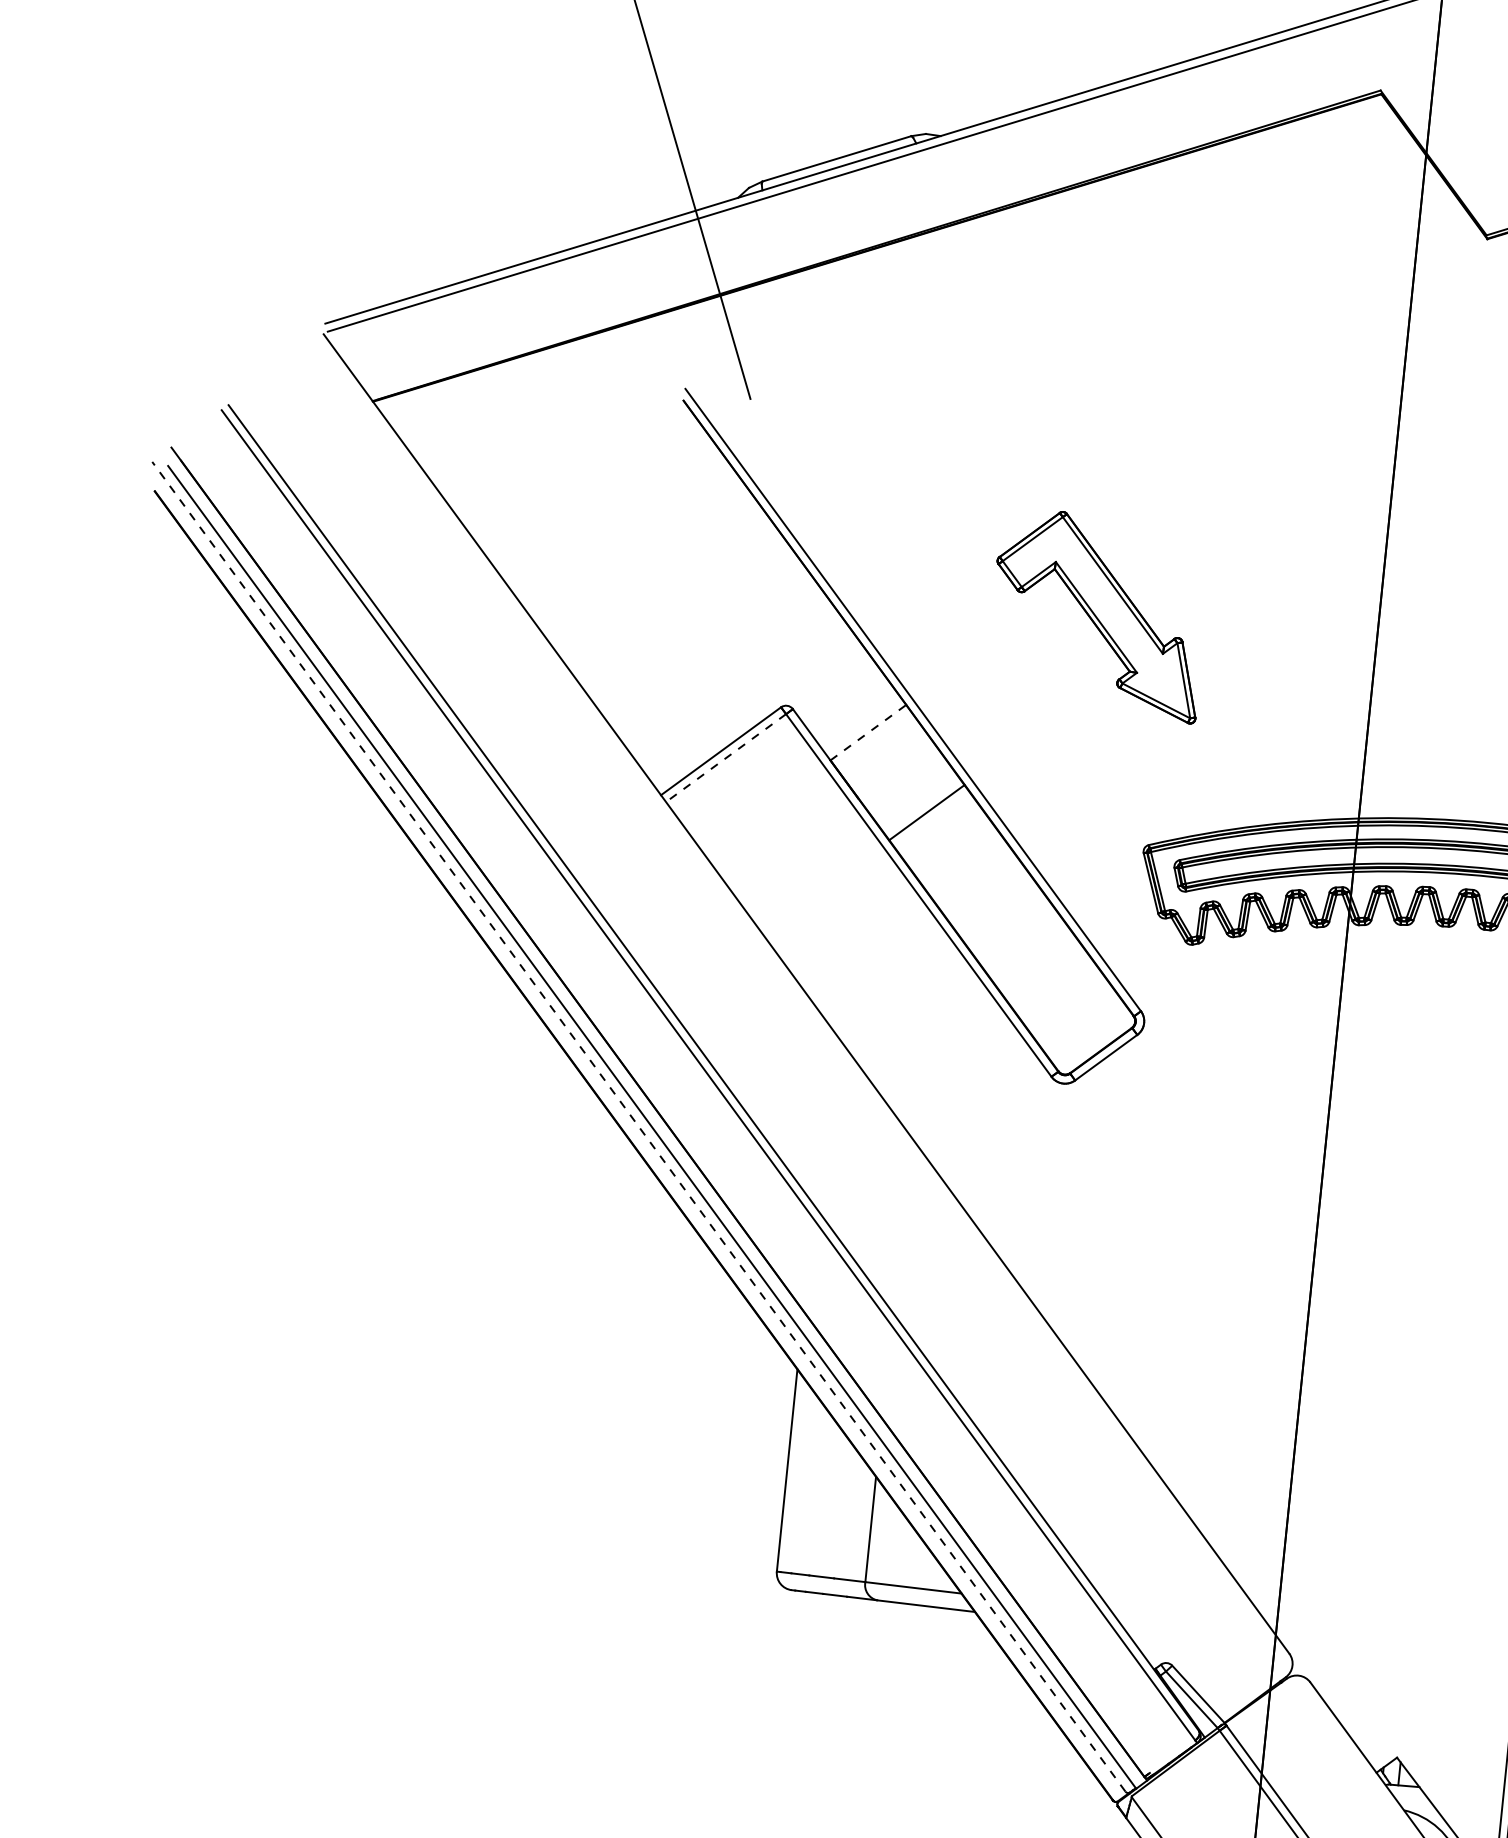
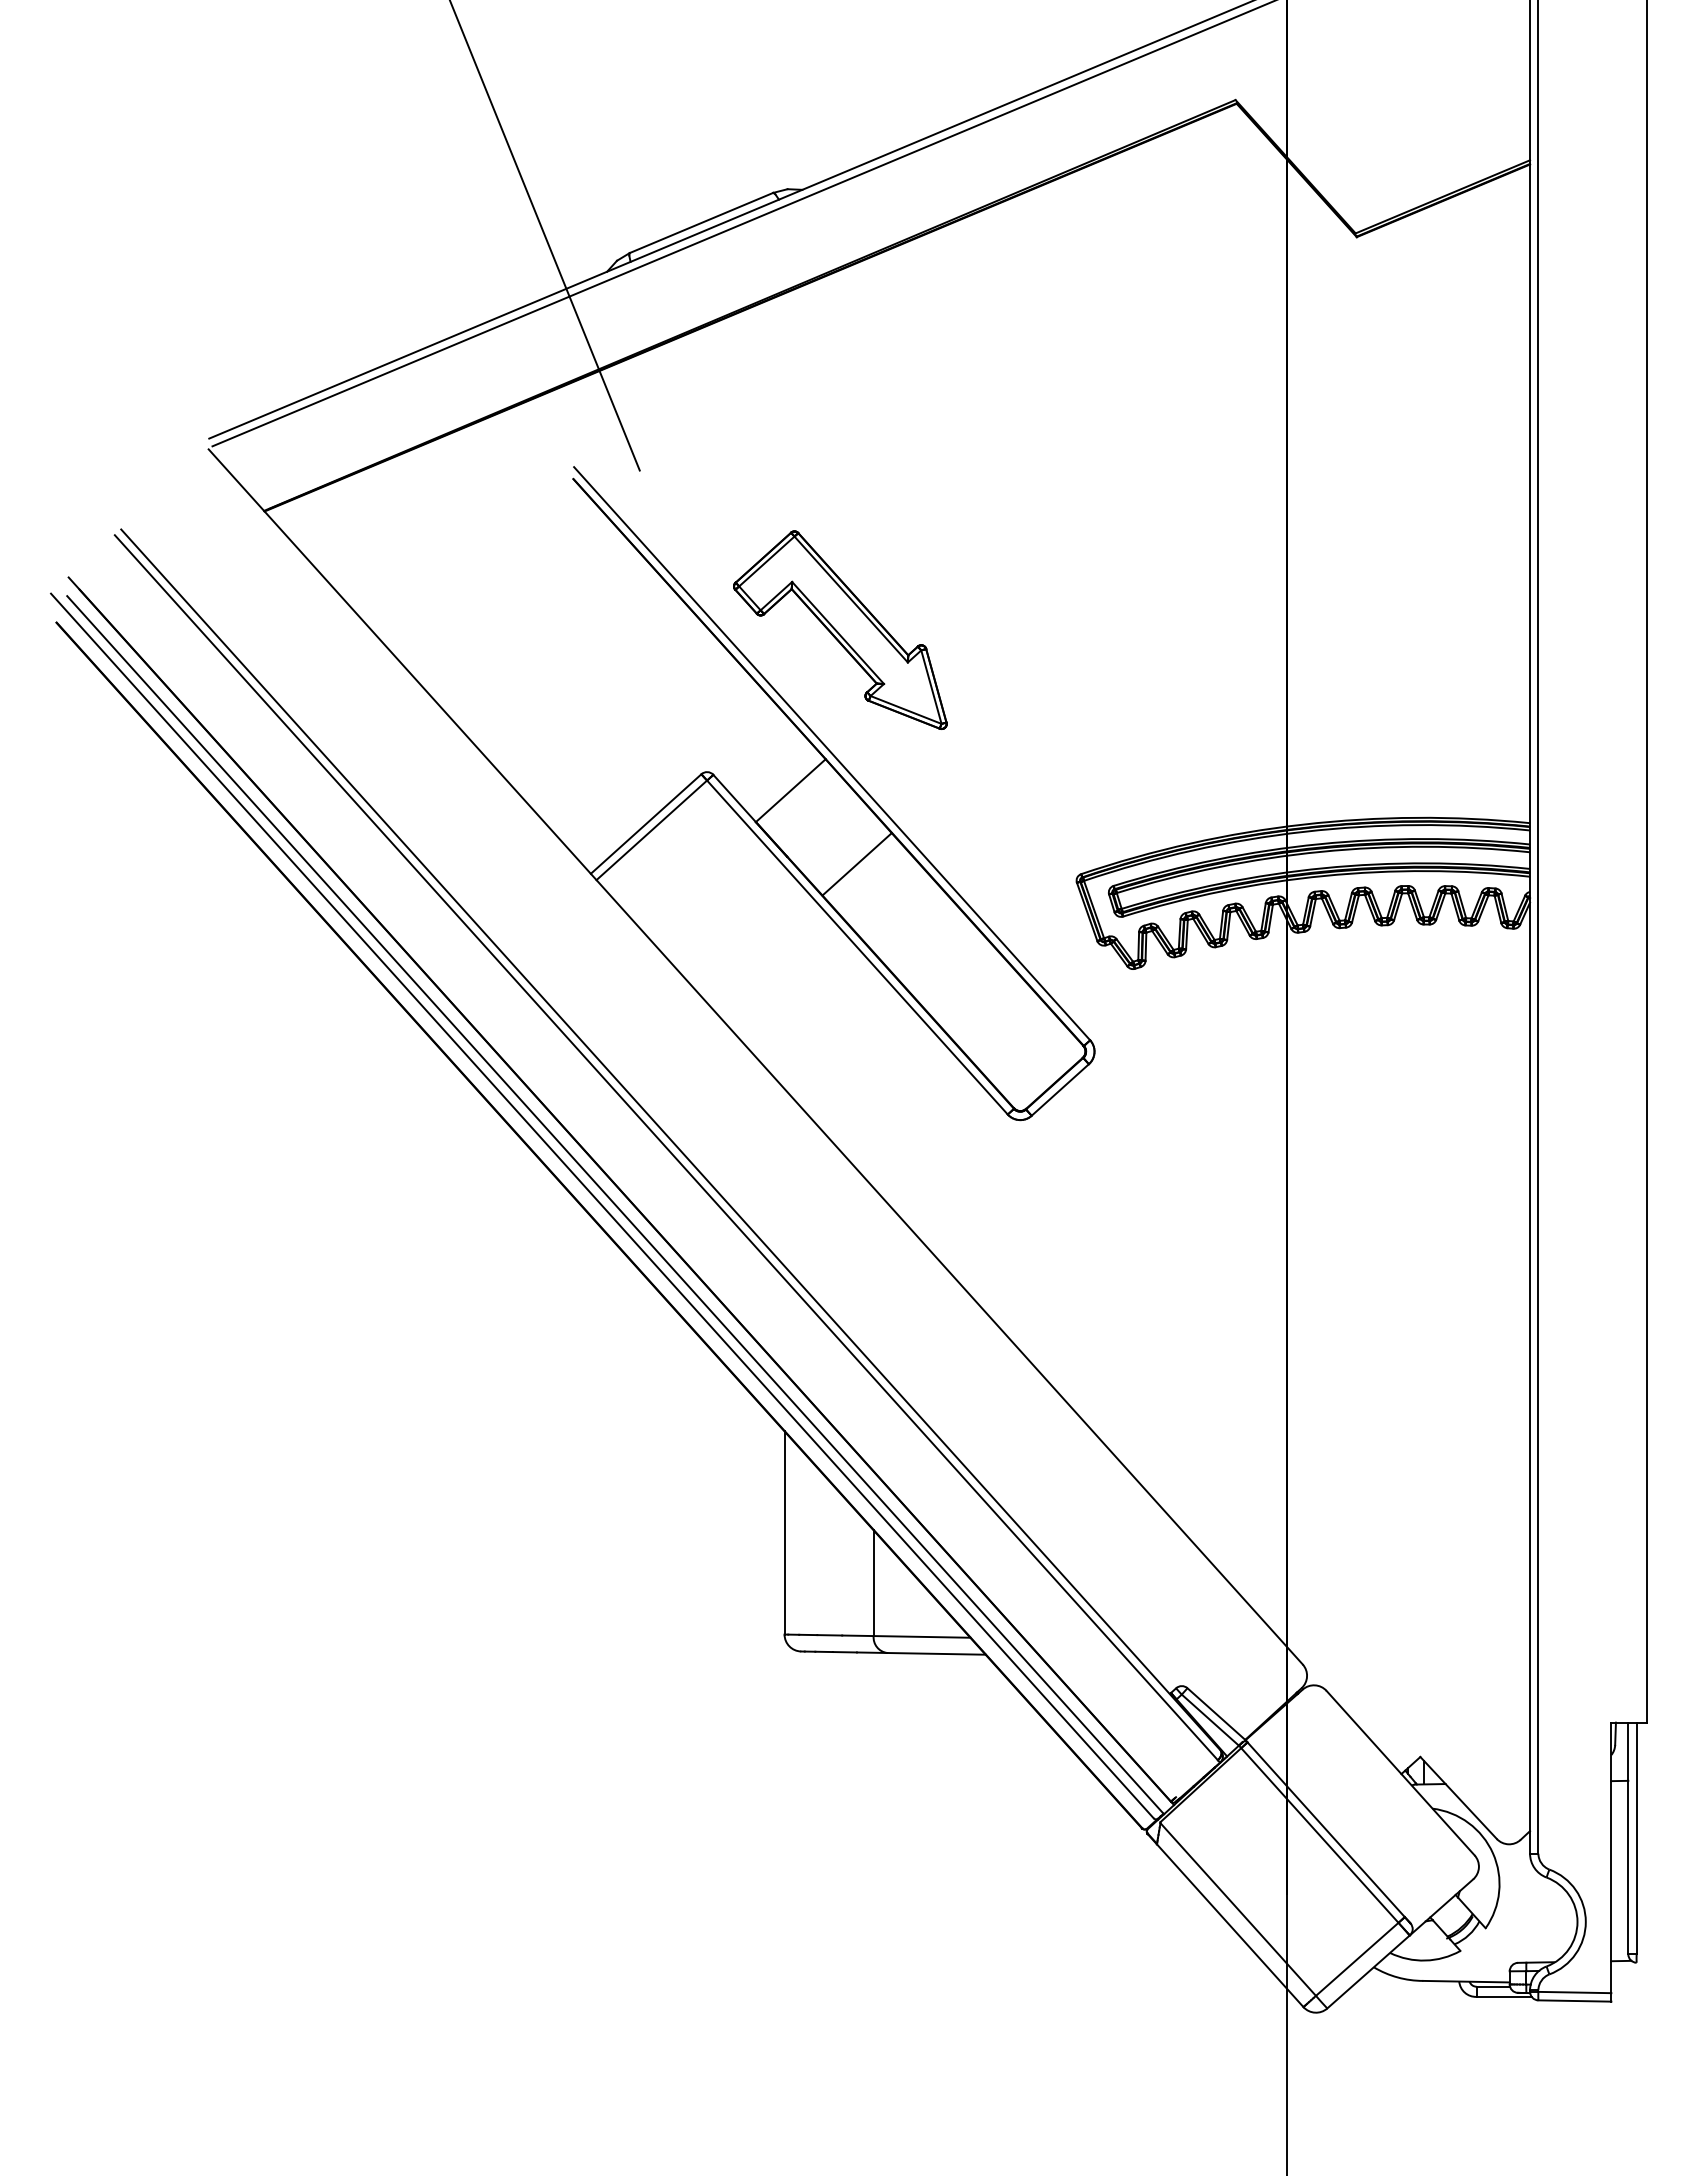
part: (1099, 614) -> (840, 629), moved
line: (868, 732) -> (790, 790), dashed -> solid
line: (725, 758) -> (651, 830), dashed -> solid
line: (639, 1126) -> (602, 1205), dashed -> solid

